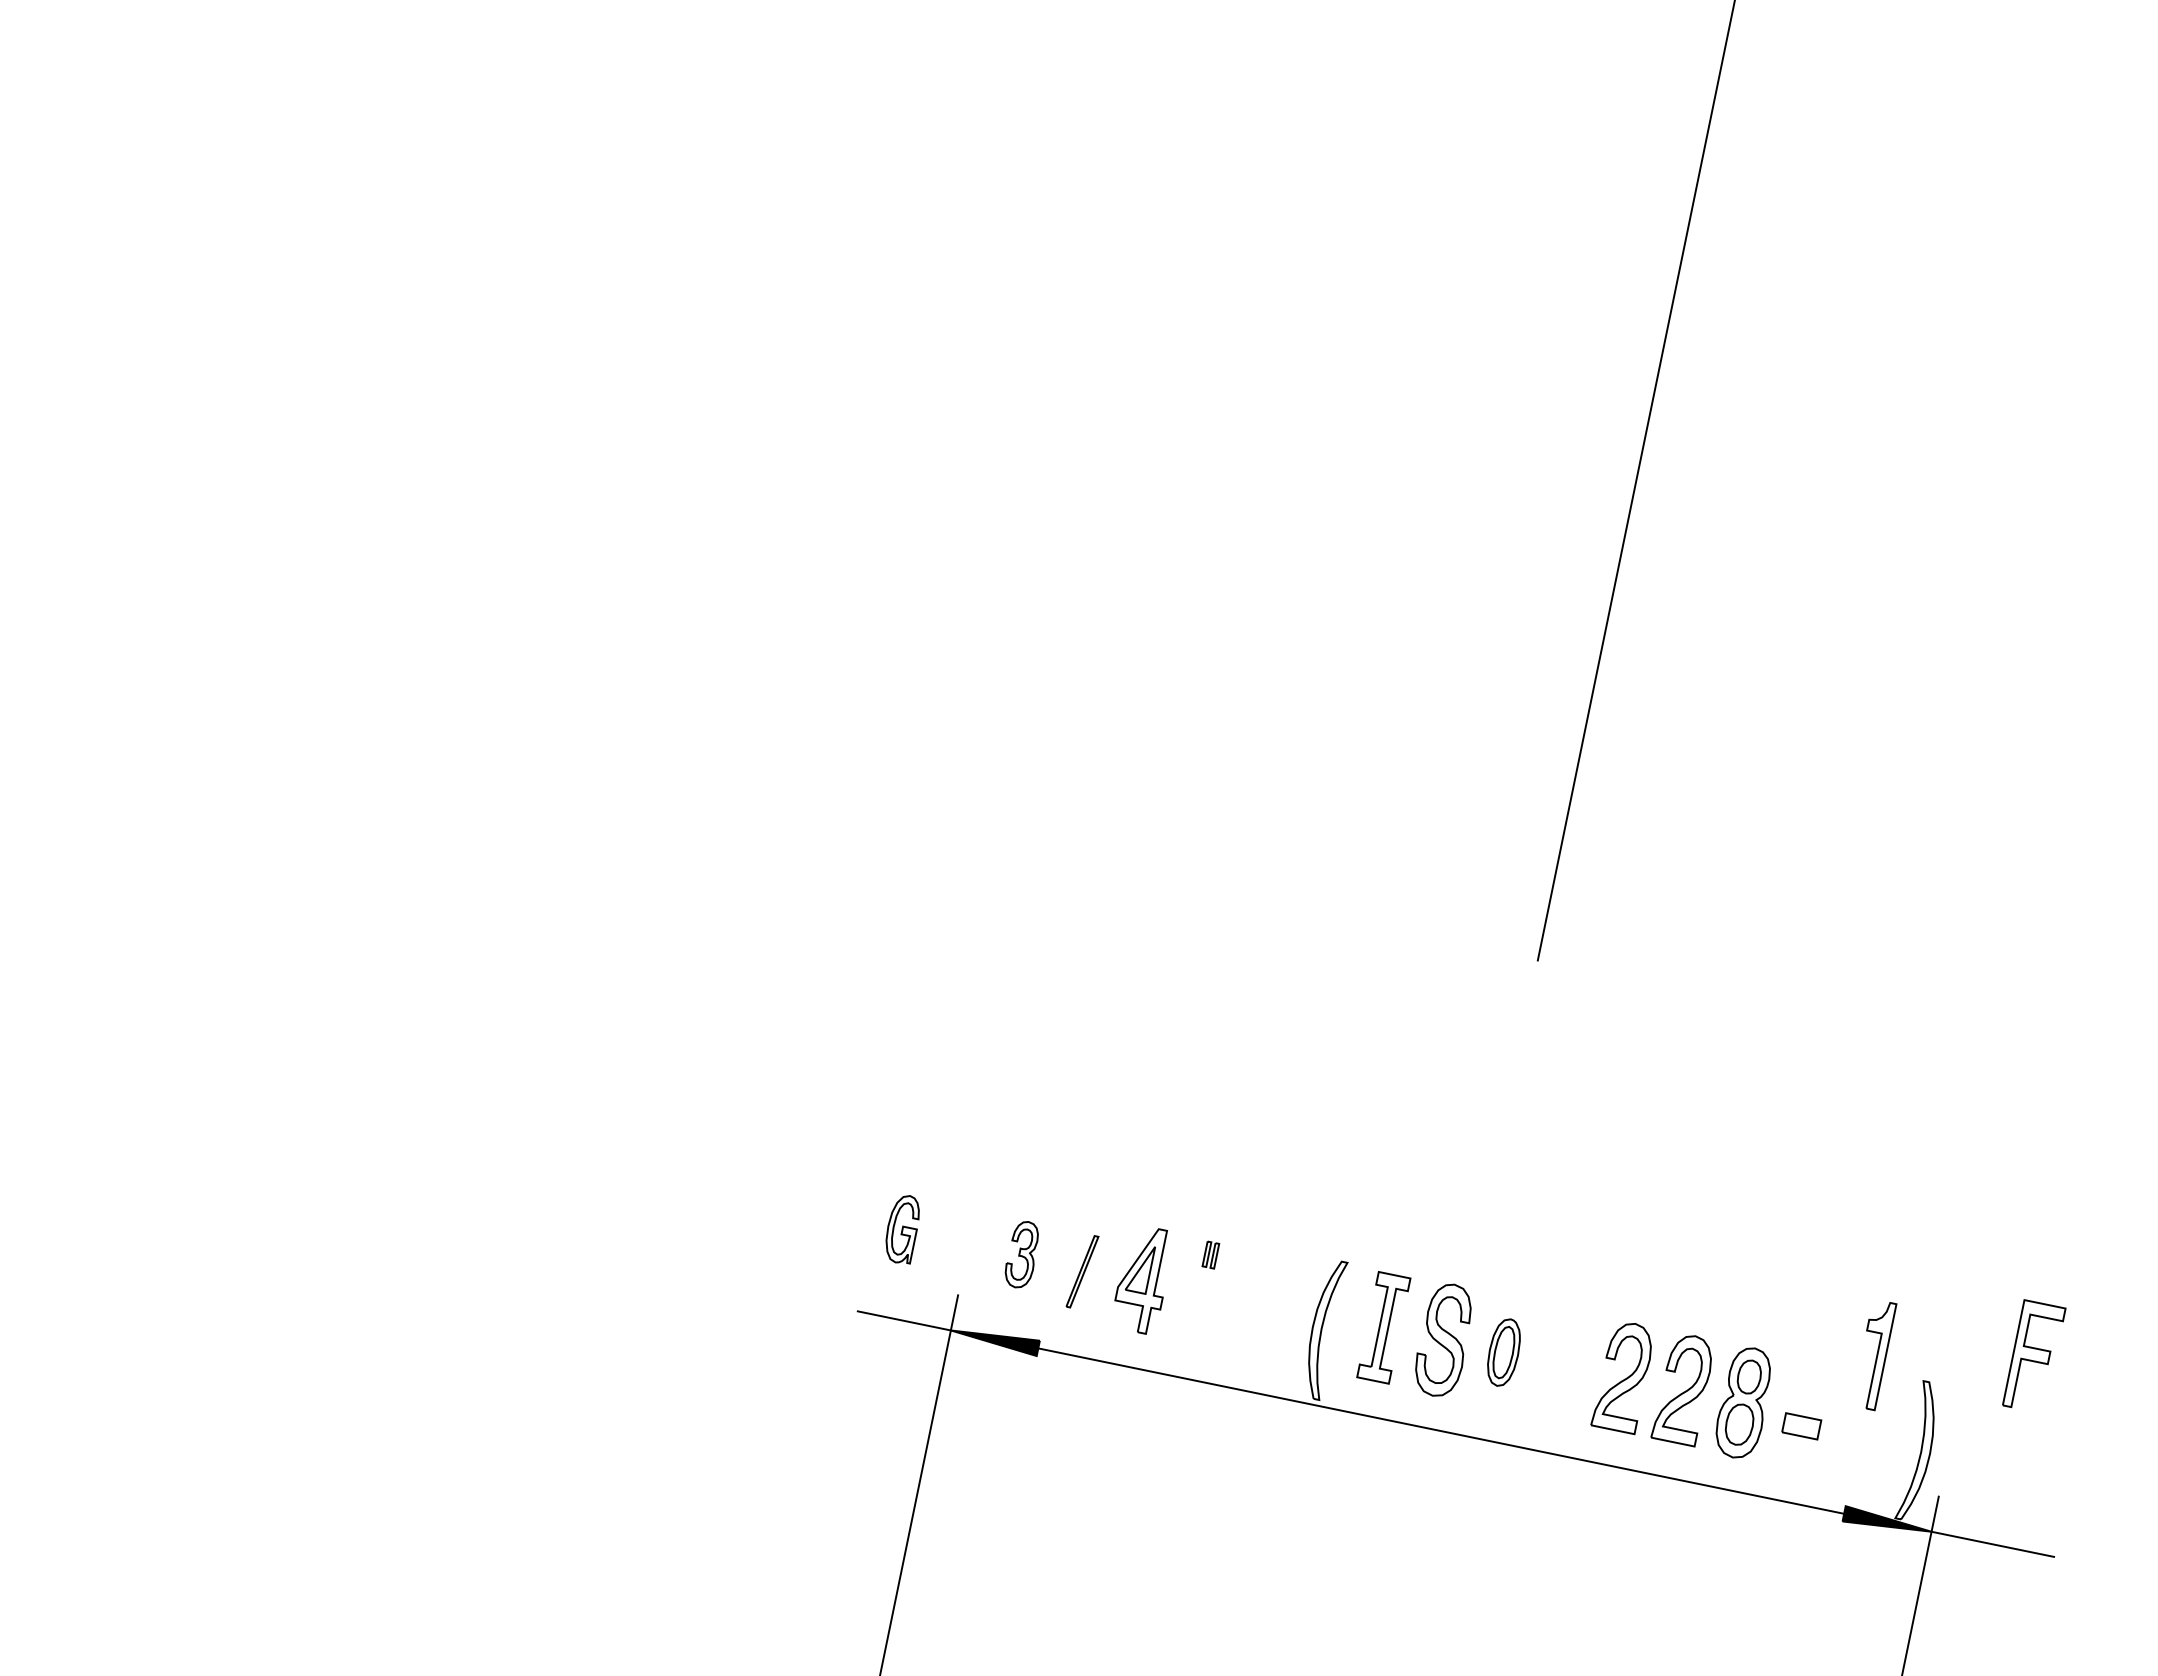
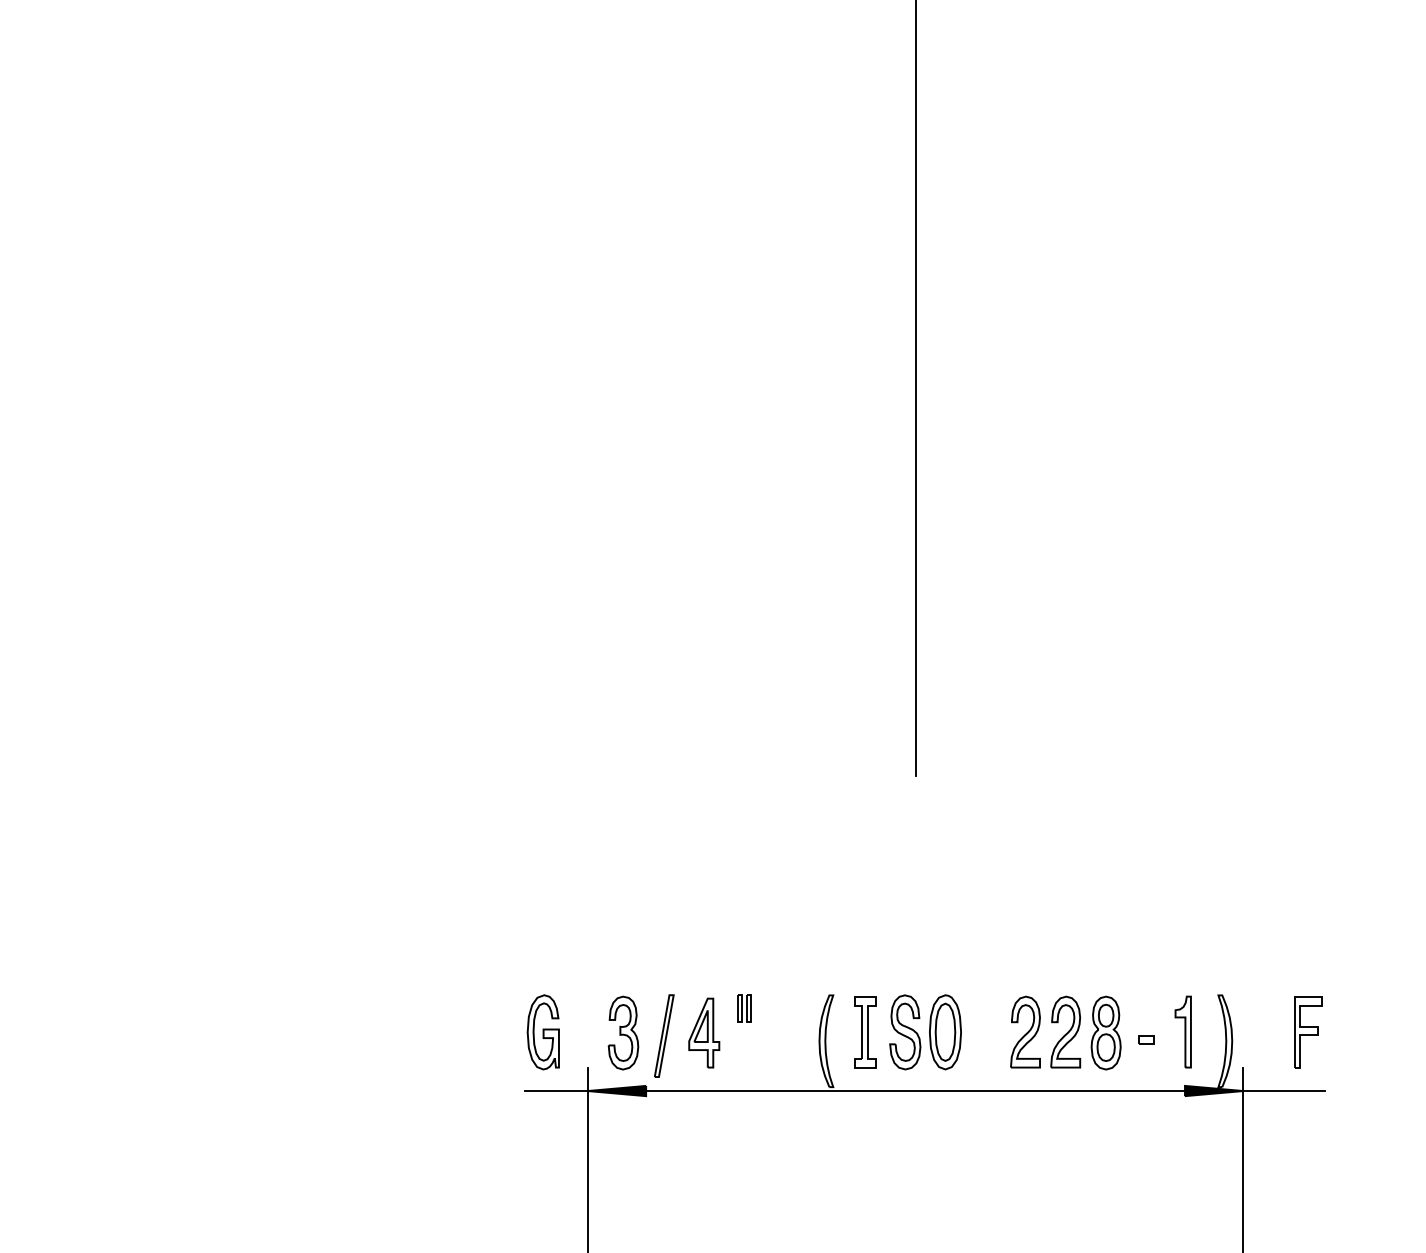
part: (901, 1229) -> (542, 1032), size x1.67
part: (1022, 1253) -> (623, 1032), size x1.67
part: (1210, 1255) -> (744, 1008), size x1.67
part: (1082, 1270) -> (664, 1035), size x1.67
part: (1503, 1352) -> (945, 1032), size x1.67
part: (1873, 1353) -> (1182, 1031), moved
part: (2034, 1357) -> (1308, 1032), moved
part: (1802, 1424) -> (1146, 1039), size x0.62

